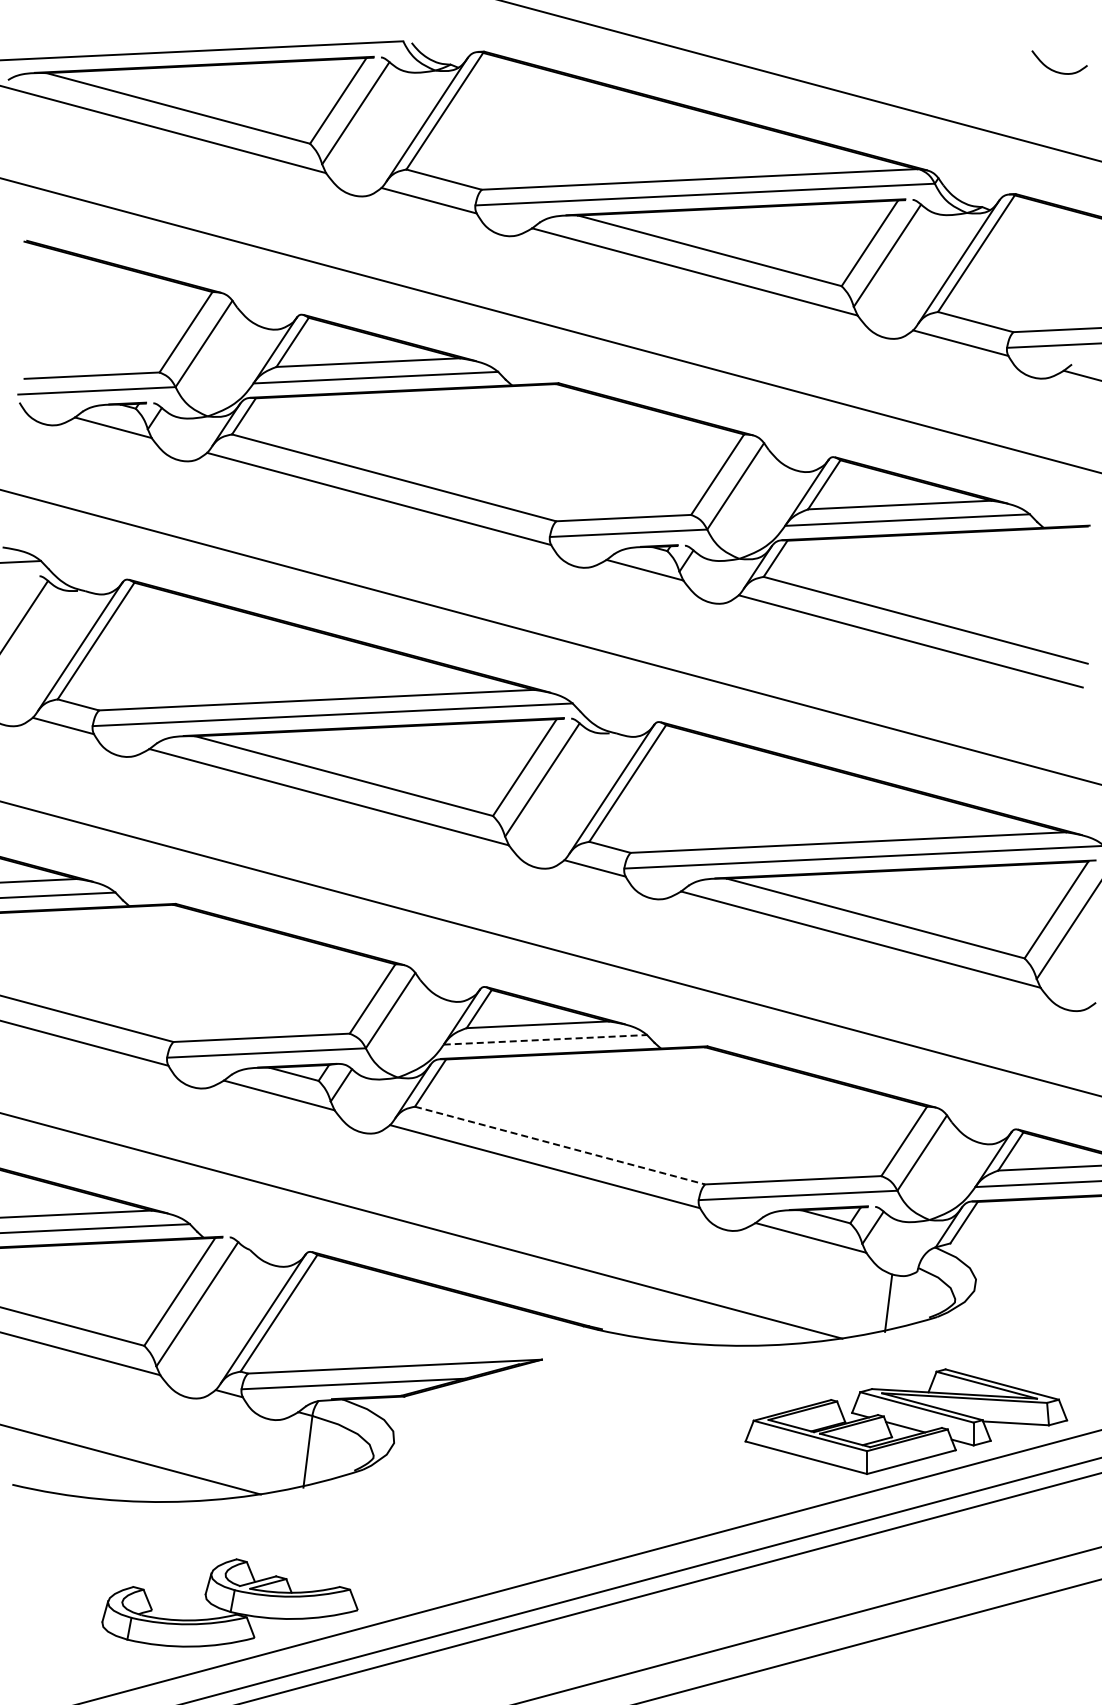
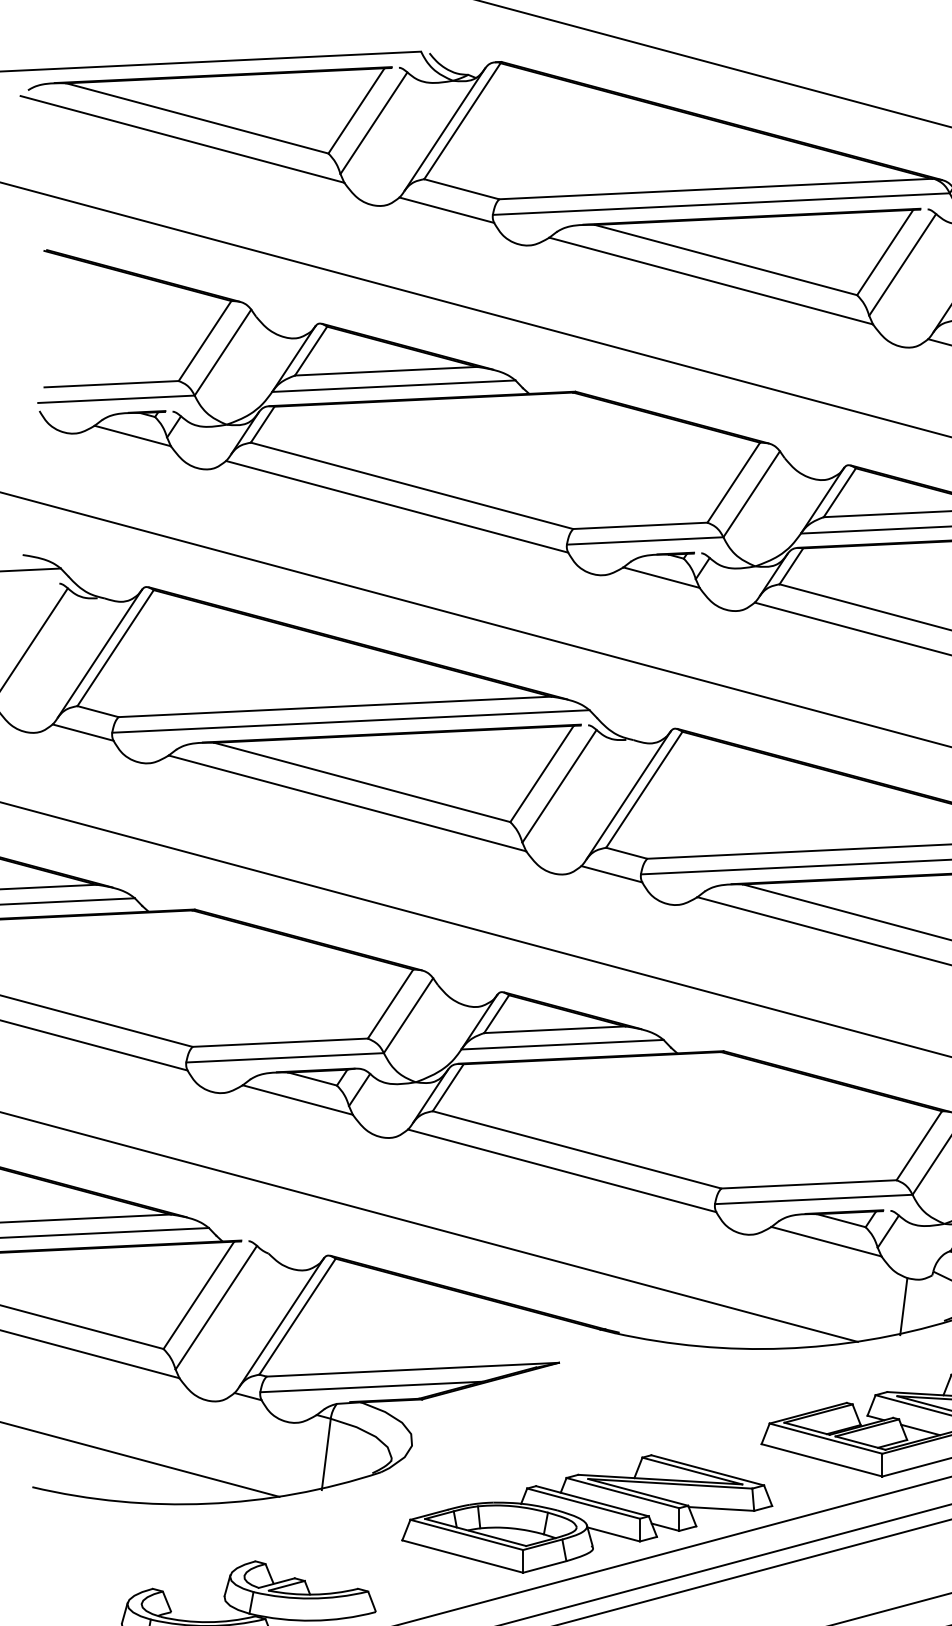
line: (545, 1039) -> (562, 1044), dashed -> solid
line: (560, 1145) -> (577, 1149), dashed -> solid
part: (570, 1511) -> (587, 1513), added

